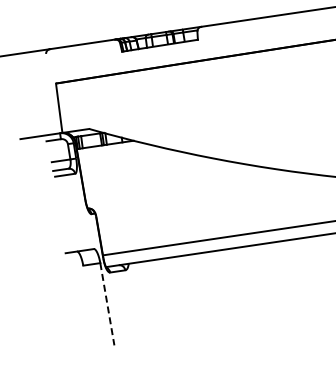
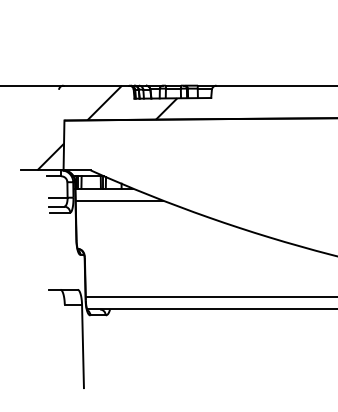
hatch: (99, 84) -> (107, 127), added
line: (122, 154) -> (119, 200), added
line: (107, 304) -> (83, 346), dashed -> solid

